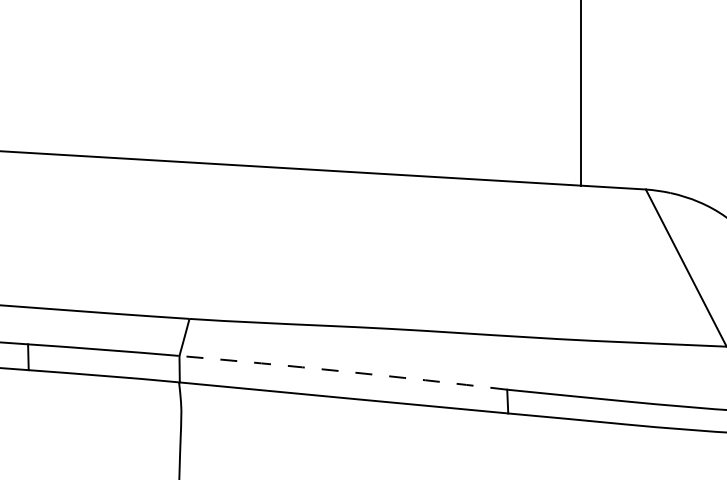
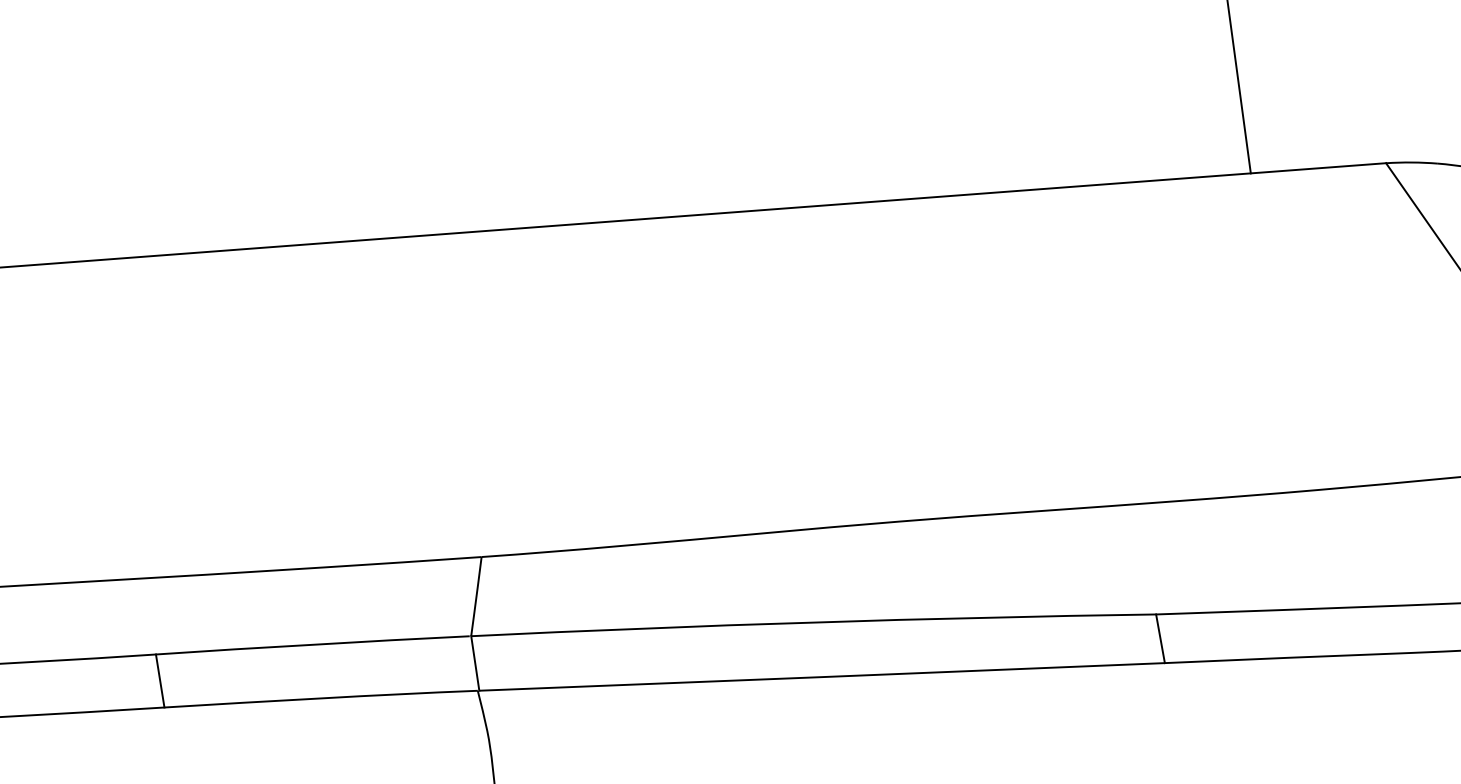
arc: (343, 371) -> (813, 622), dashed -> solid

